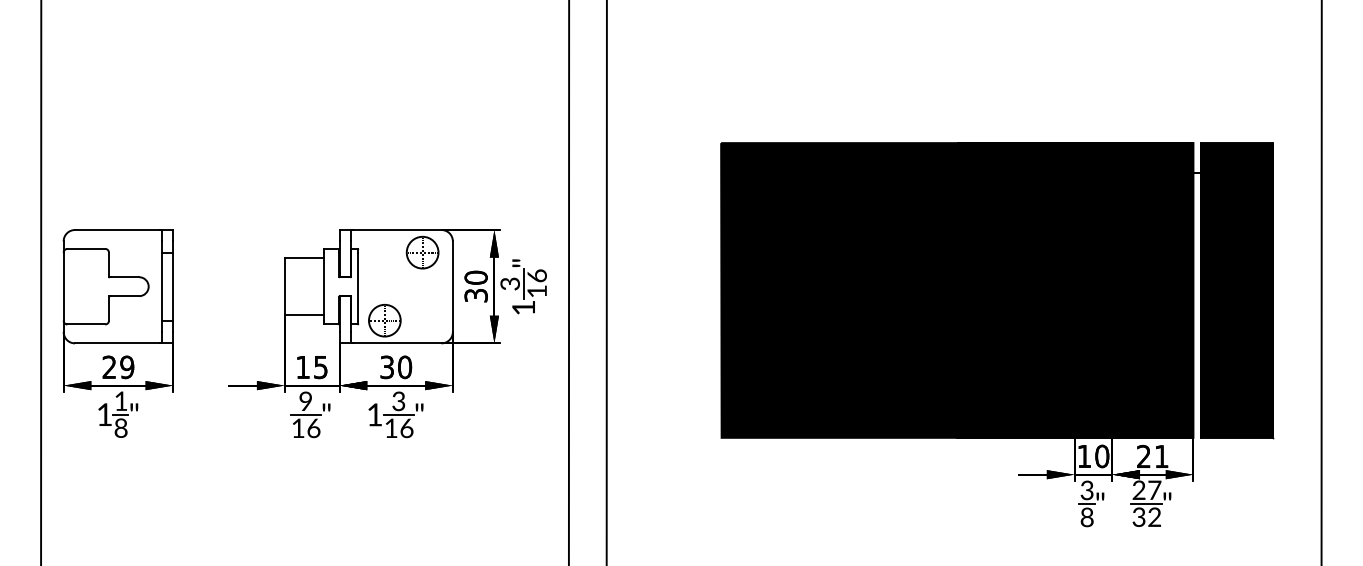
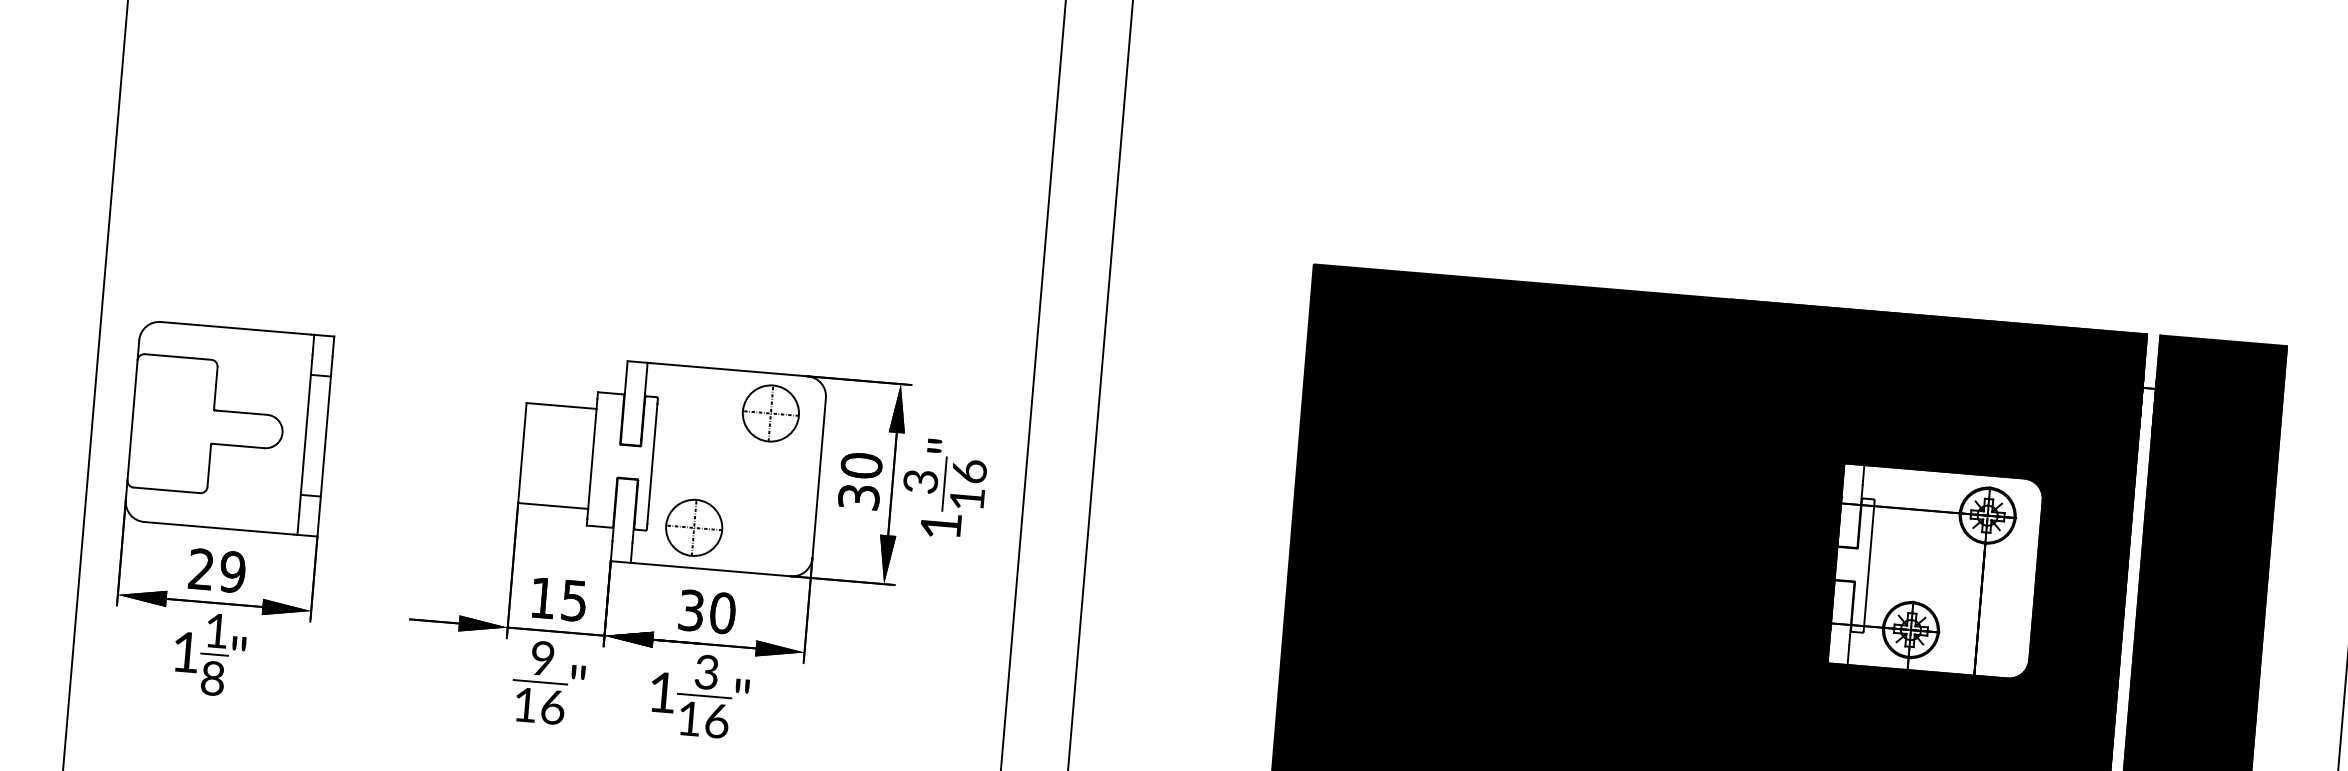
fill: (1085, 286) -> (1935, 571), removed

